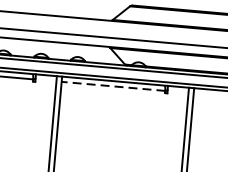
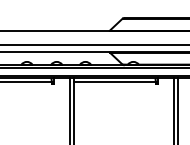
line: (114, 86) -> (115, 82), dashed -> solid

